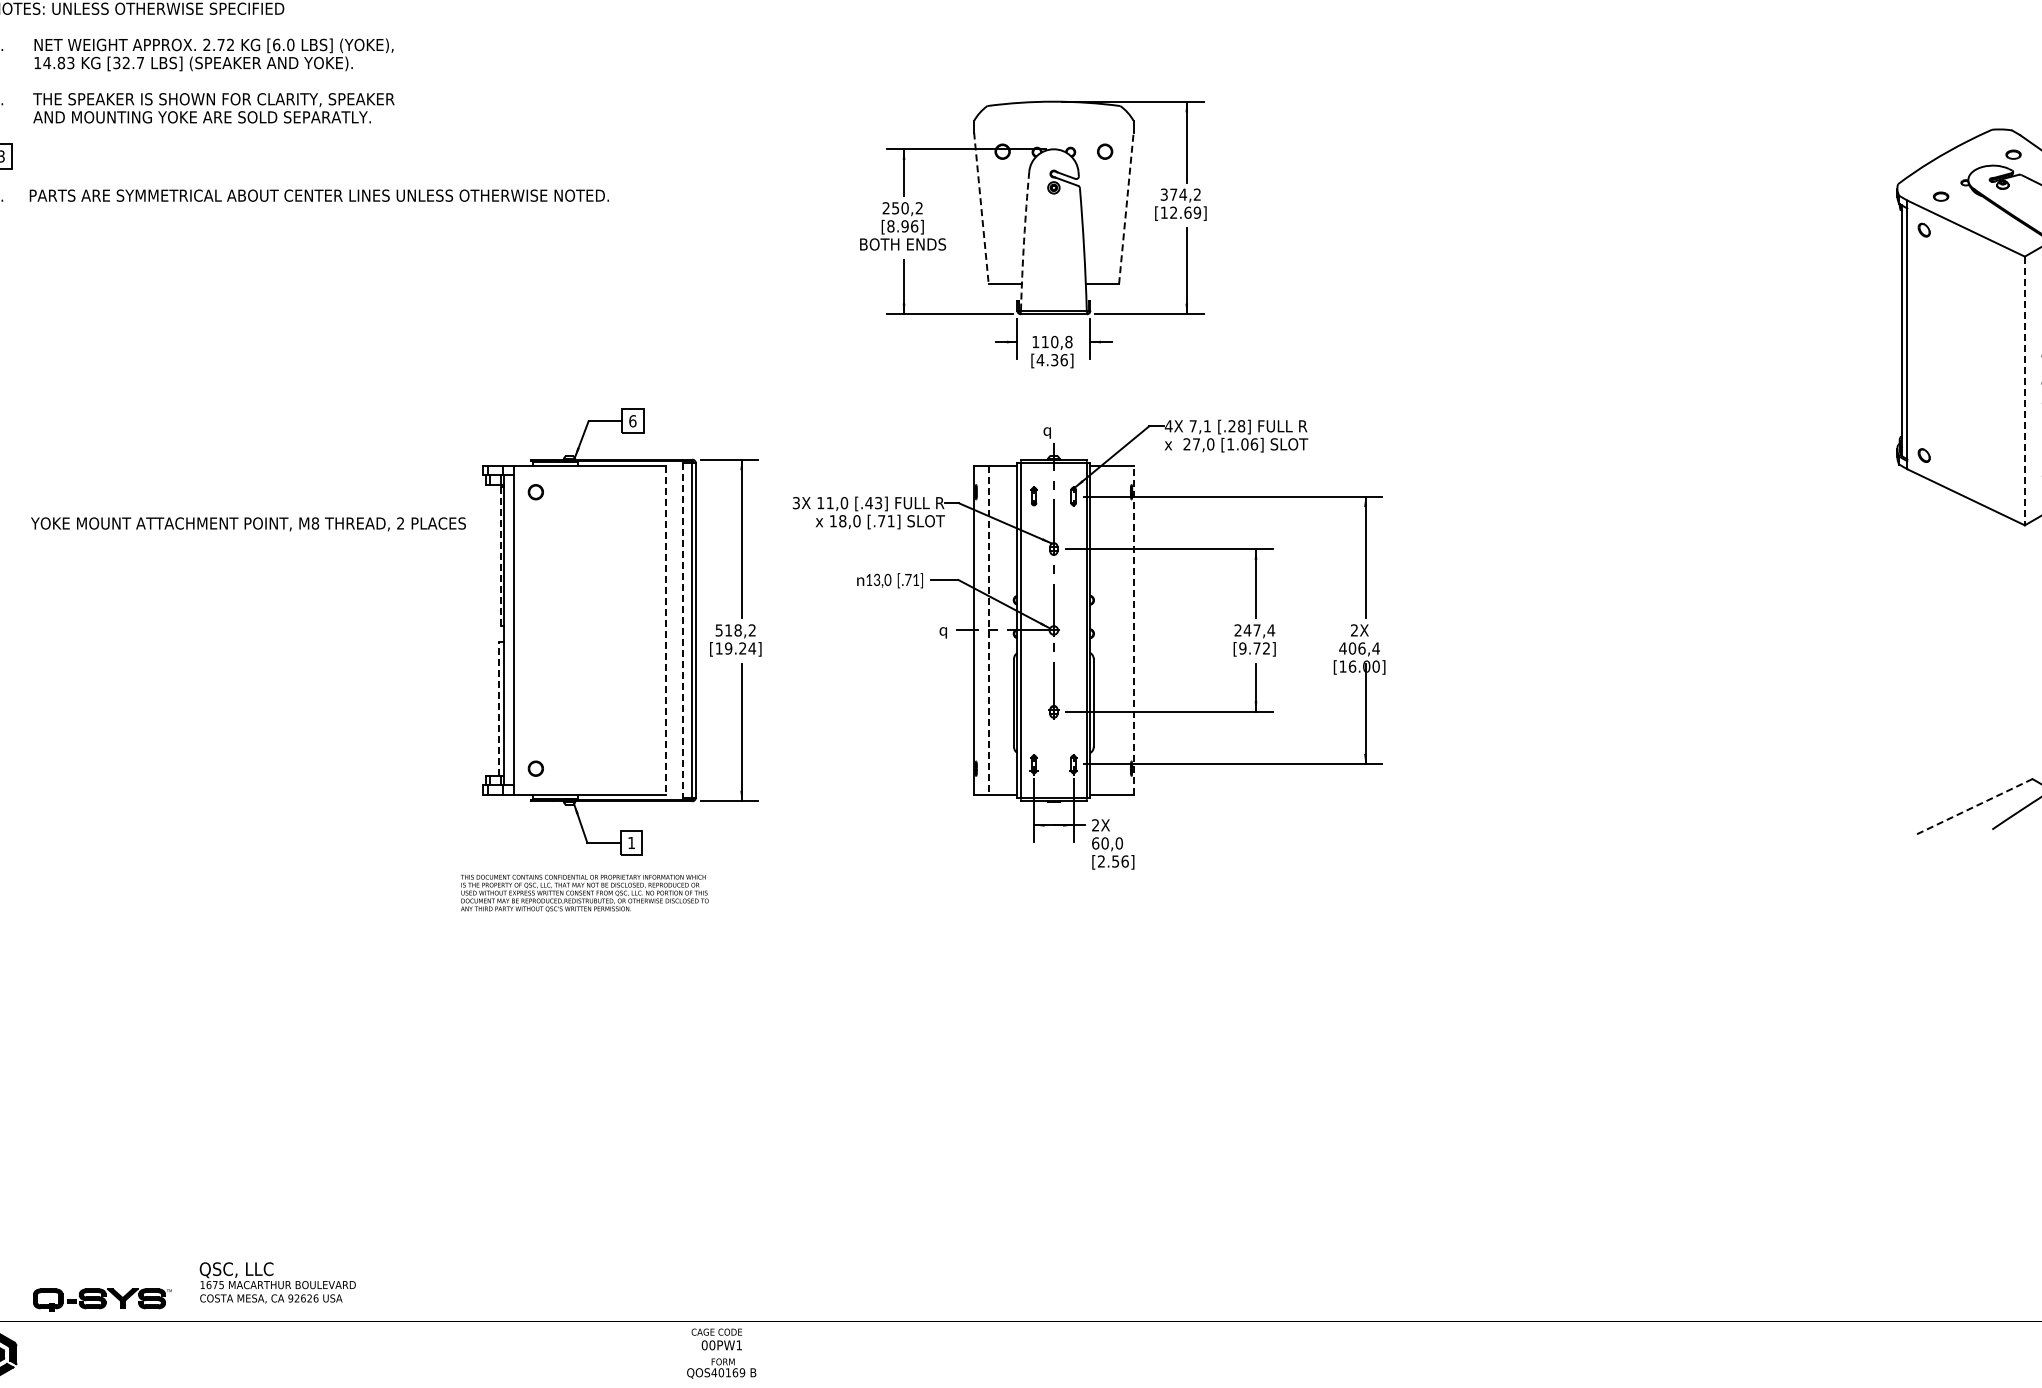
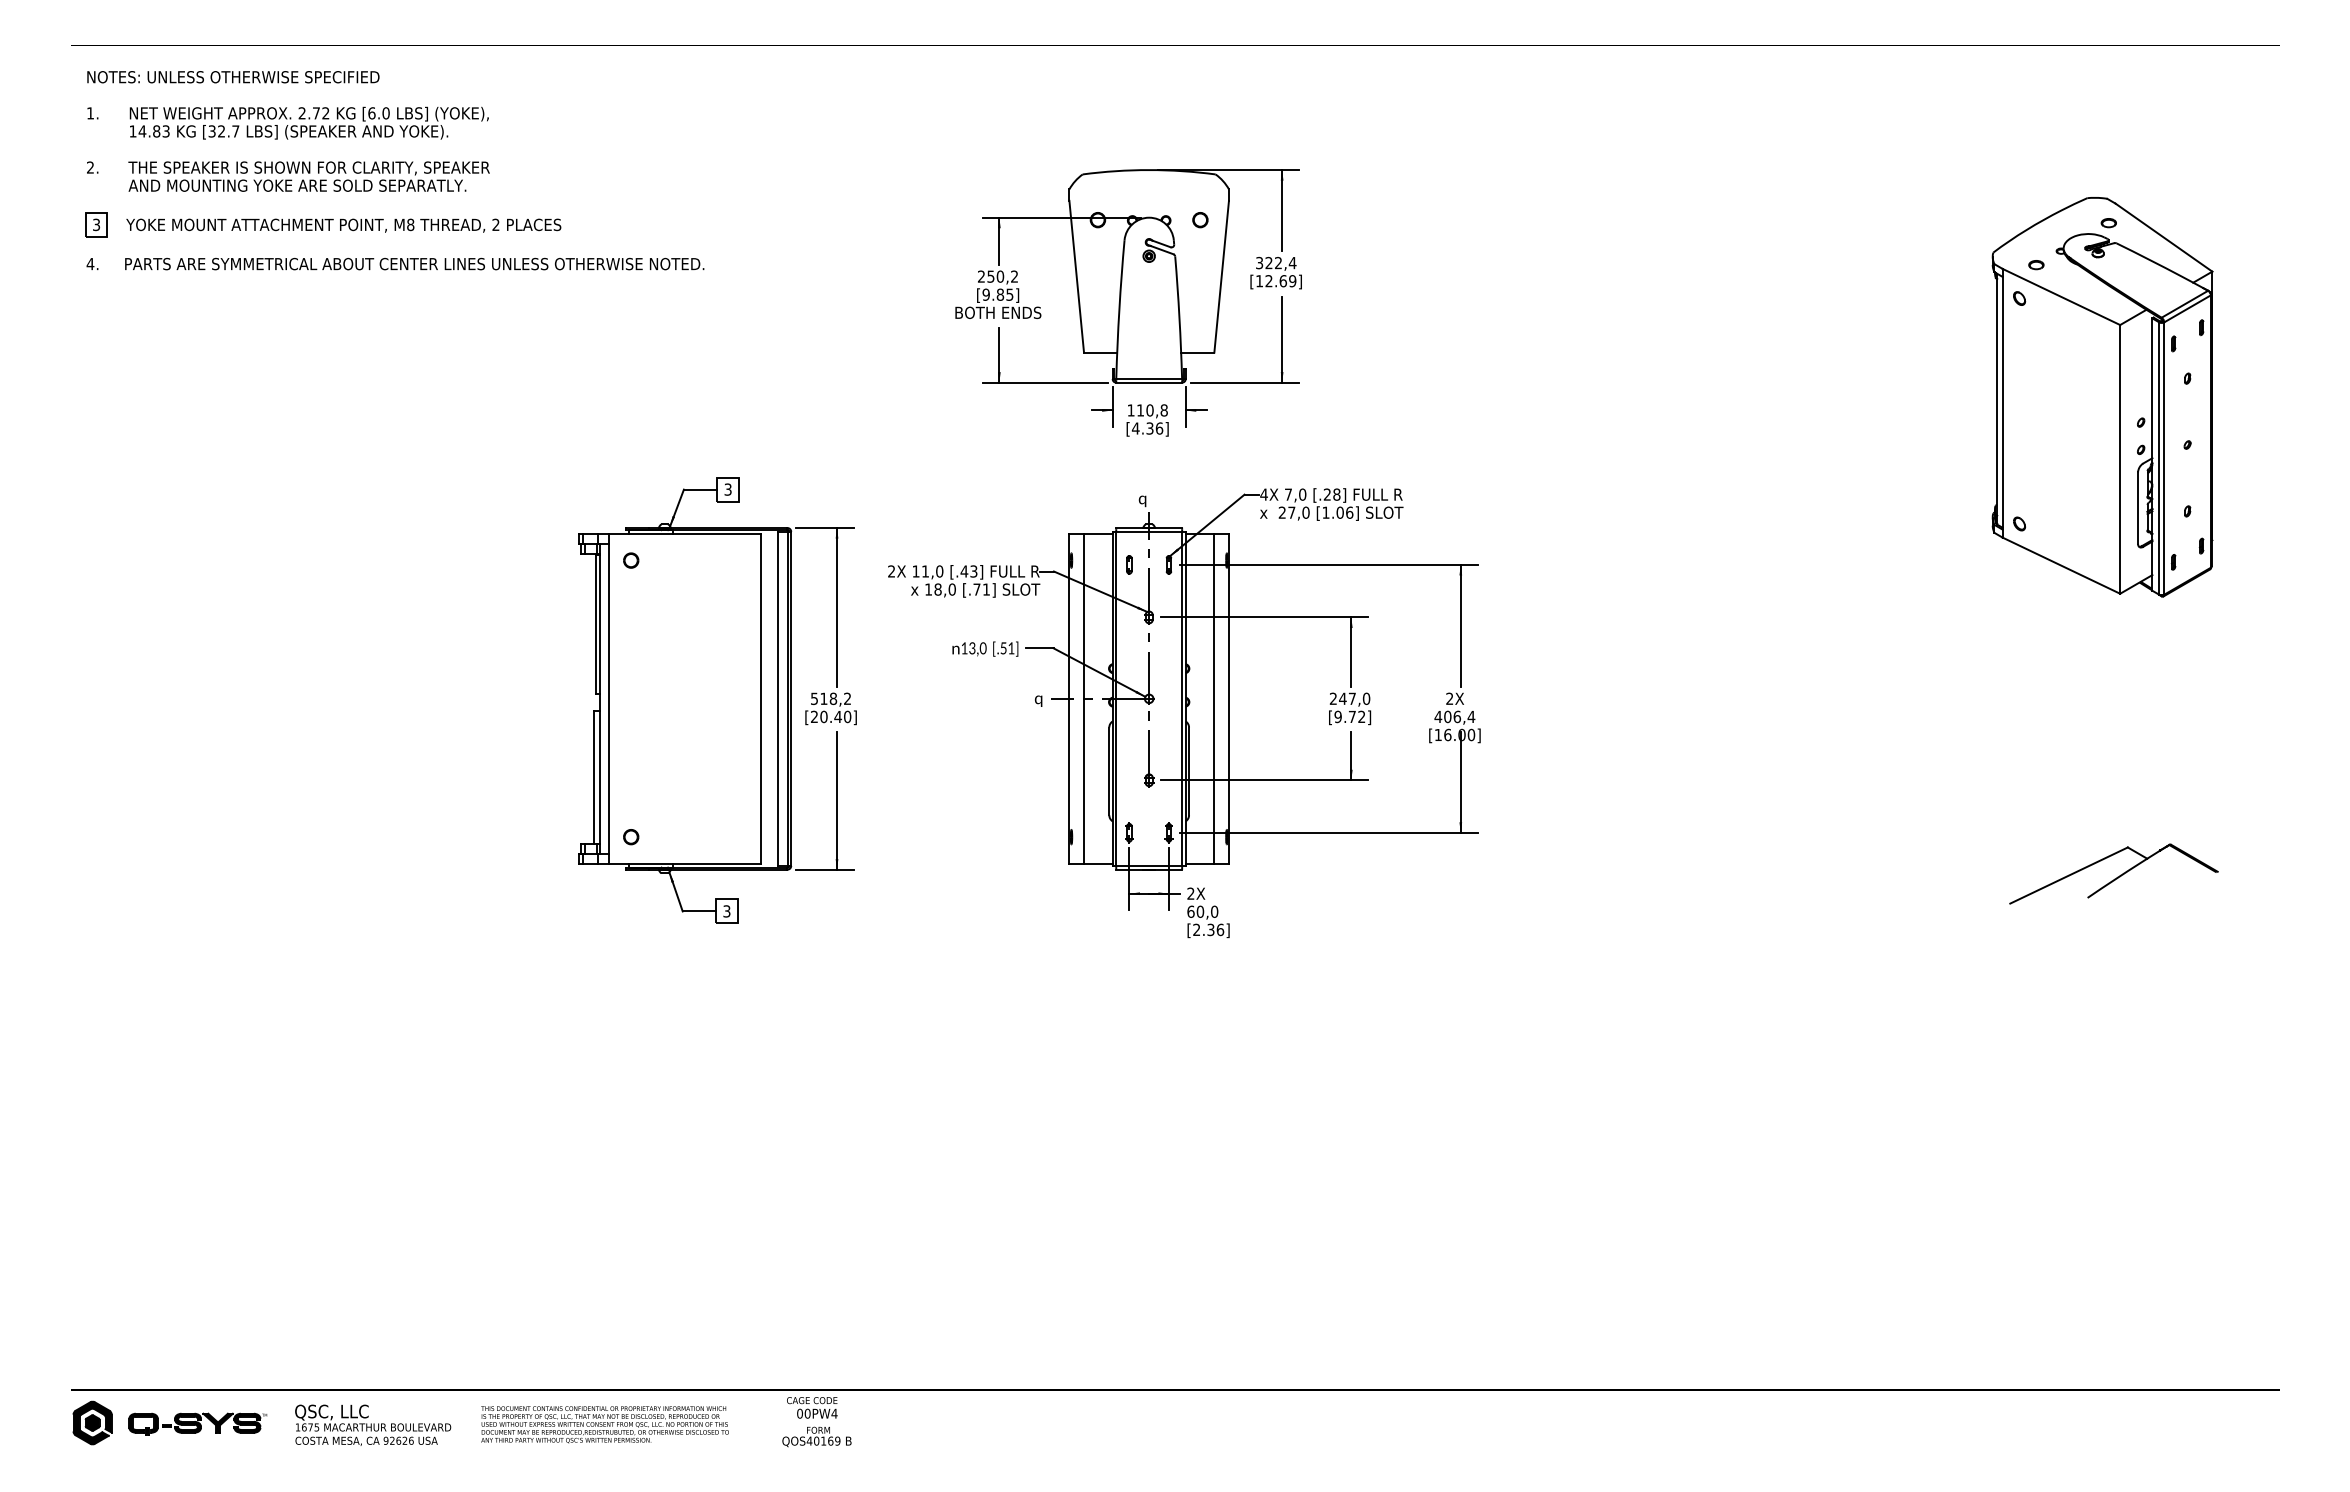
text: (1185, 194) -> (1280, 262), 374,2 -> 322,4
line: (1126, 208) -> (1221, 276), dashed -> solid
line: (981, 209) -> (1076, 277), dashed -> solid
text: (902, 226) -> (997, 294), [8.96] -> [9.85]
arc: (1024, 241) -> (1119, 309), dashed -> solid
line: (2025, 391) -> (2120, 459), dashed -> solid
text: (632, 421) -> (727, 489), 6 -> 3
text: (1207, 426) -> (1302, 494), 7,1 -> 7,0
text: (796, 503) -> (891, 571), 3X -> 2X
text: (248, 524) -> (343, 225), moved
line: (500, 556) -> (595, 624), dashed -> solid
text: (908, 580) -> (1003, 648), .71 -> .51
line: (666, 630) -> (761, 698), dashed -> solid
line: (989, 630) -> (1084, 698), dashed -> solid
line: (1119, 630) -> (1214, 698), added
line: (1133, 630) -> (1228, 698), dashed -> solid
text: (1271, 630) -> (1366, 698), 247,4 -> 247,0
line: (683, 631) -> (778, 699), dashed -> solid
text: (736, 648) -> (831, 716), [19.24] -> [20.40]
line: (499, 709) -> (594, 777), dashed -> solid
line: (1973, 807) -> (2068, 875), dashed -> solid
text: (631, 843) -> (726, 911), 1 -> 3
text: (1115, 860) -> (1210, 928), [2.56] -> [2.36]
text: (584, 893) -> (604, 1424), moved
text: (278, 1282) -> (373, 1424), moved
part: (102, 1299) -> (197, 1423), moved
text: (739, 1345) -> (834, 1413), 00PW1 -> 00PW4

